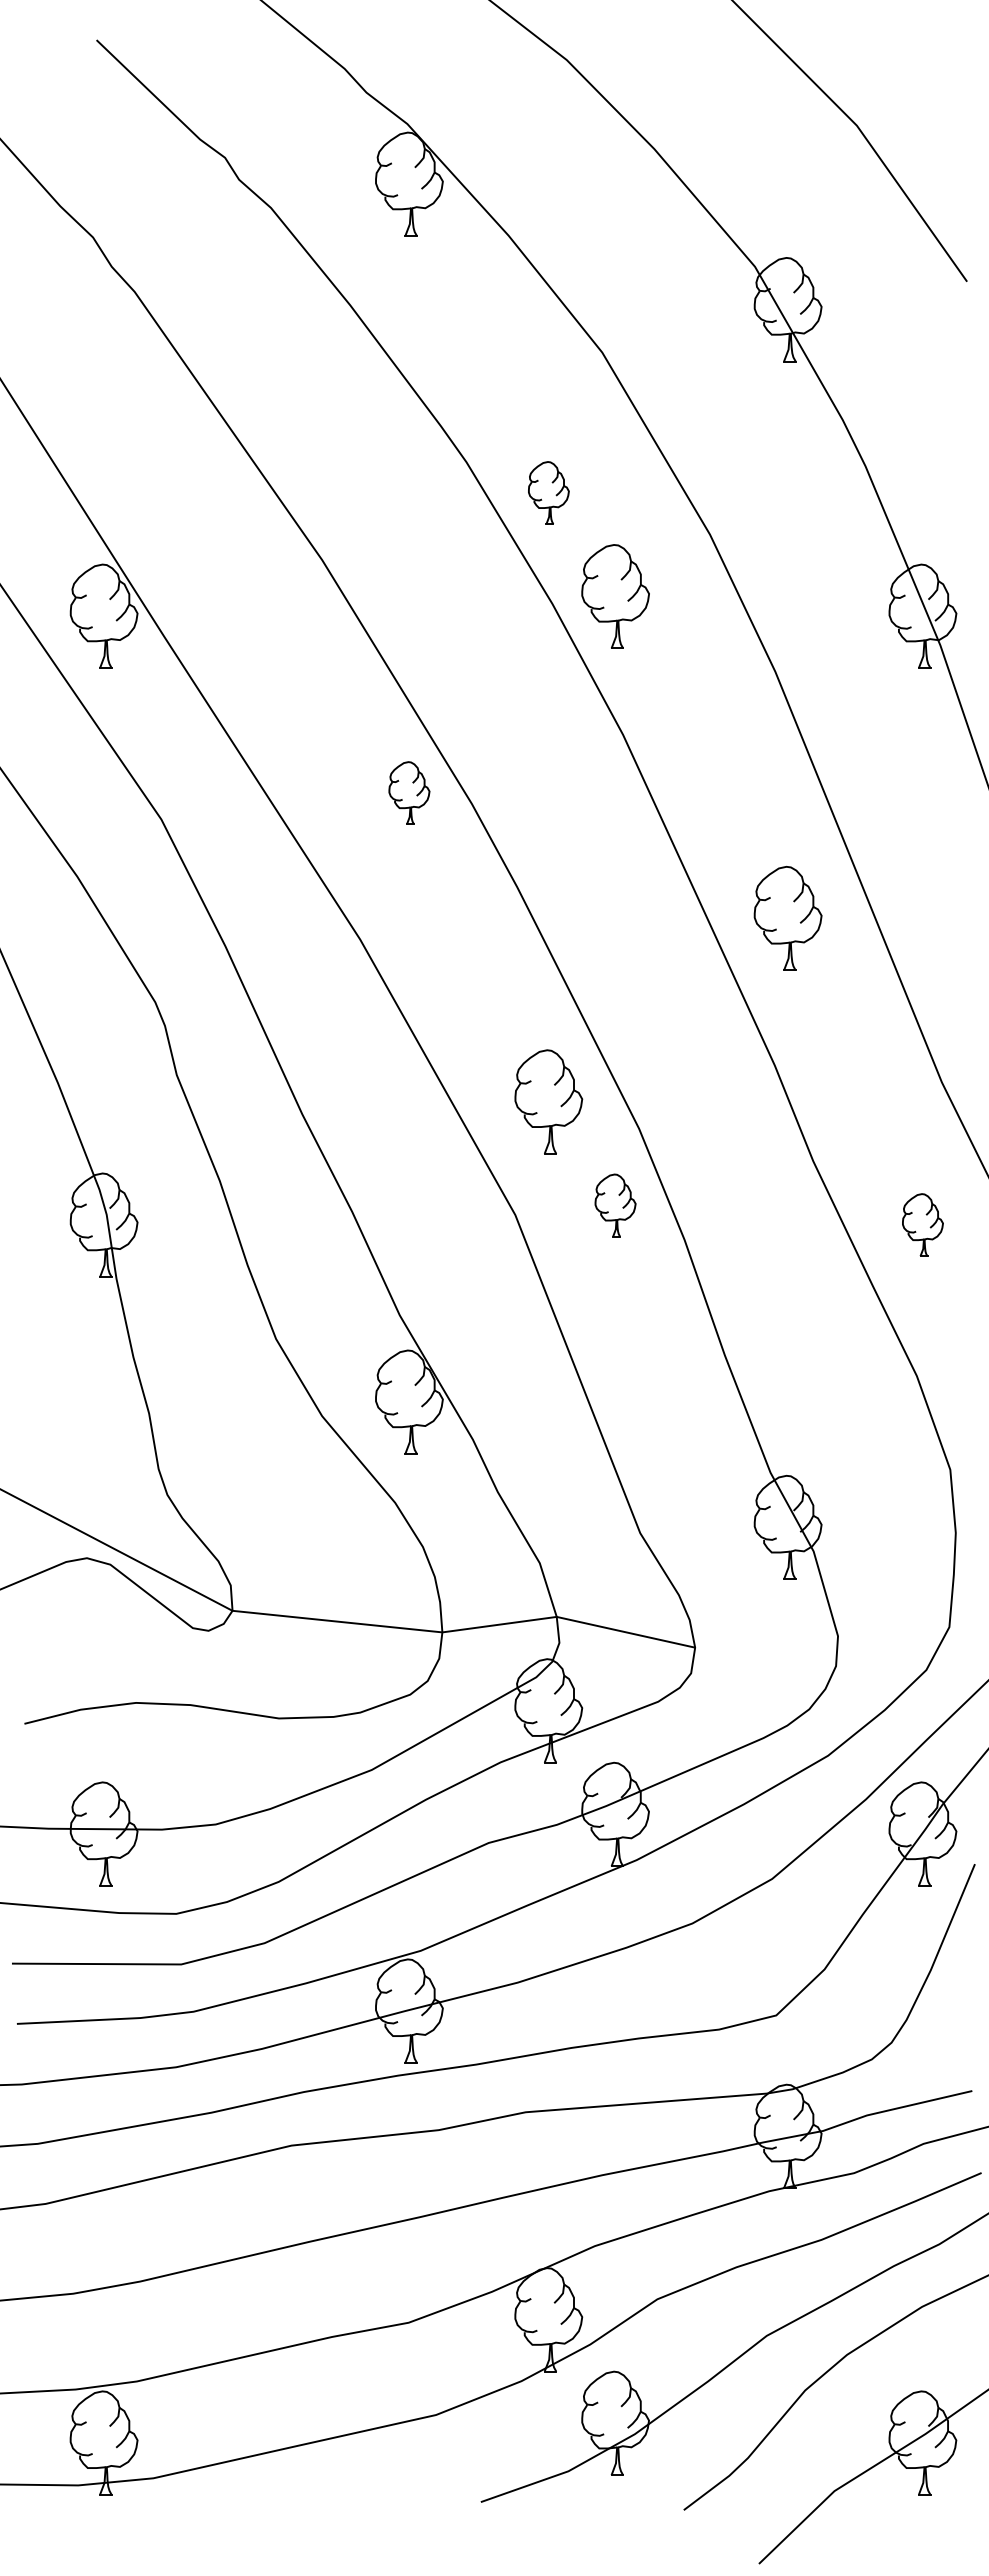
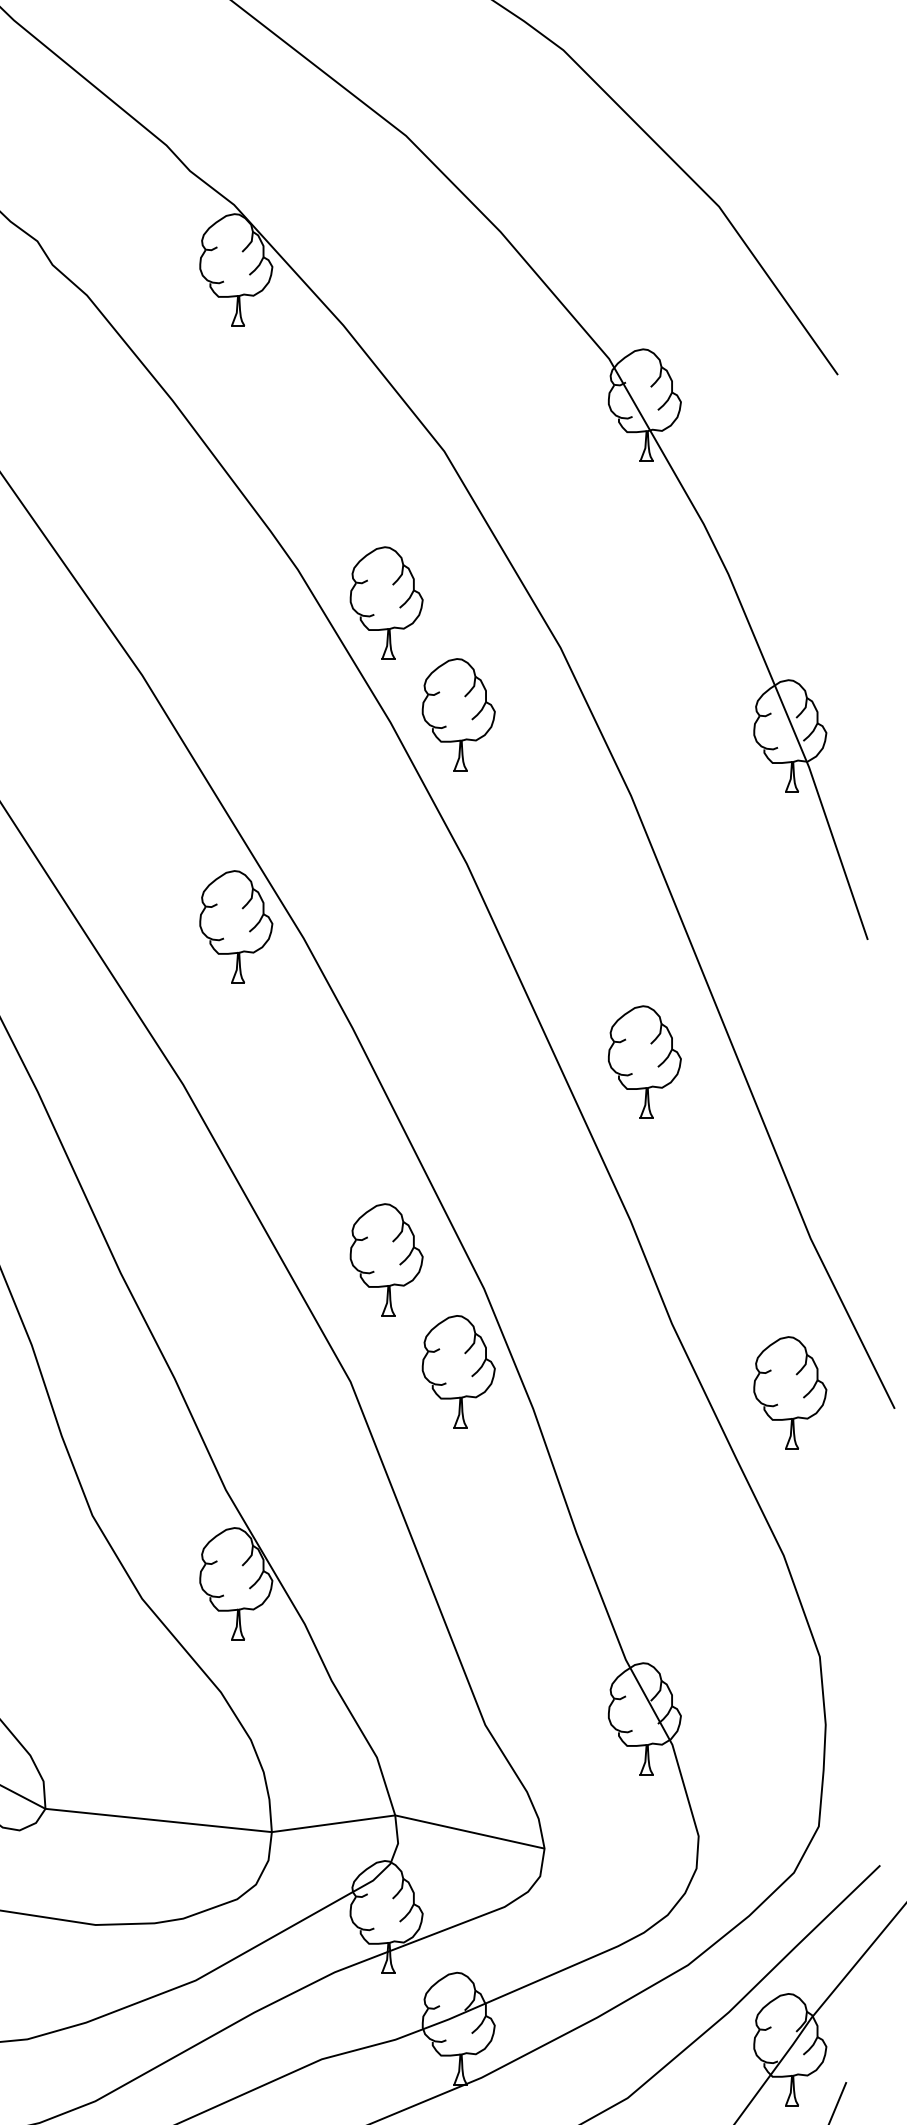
part: (548, 492) -> (386, 602), size x1.67
part: (409, 792) -> (236, 926), size x1.67
part: (615, 1205) -> (458, 1371), size x1.67
part: (922, 1224) -> (789, 1392), size x1.67

